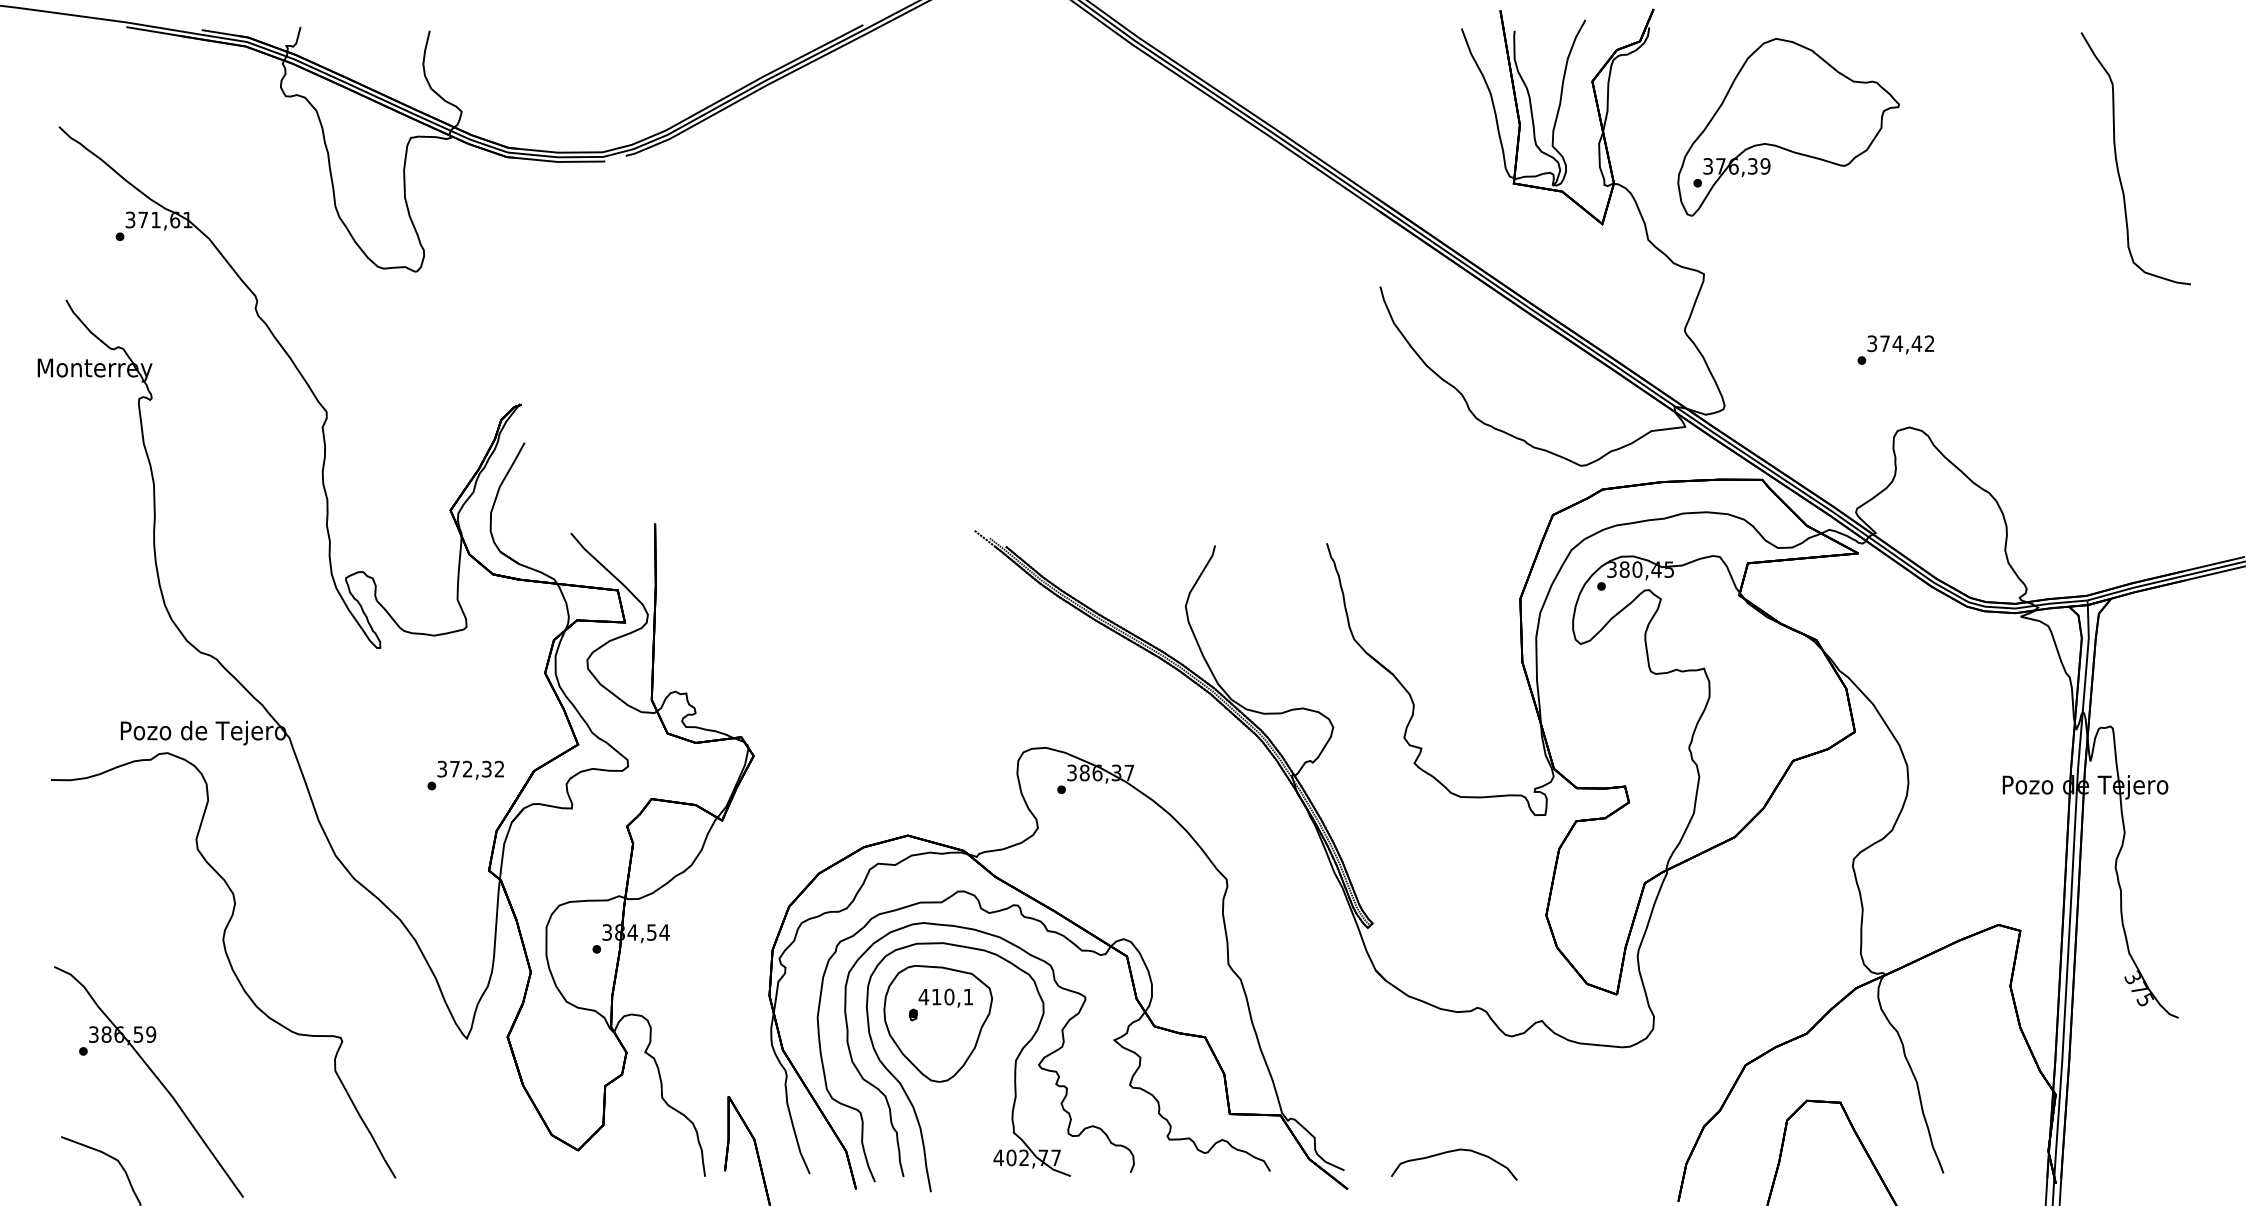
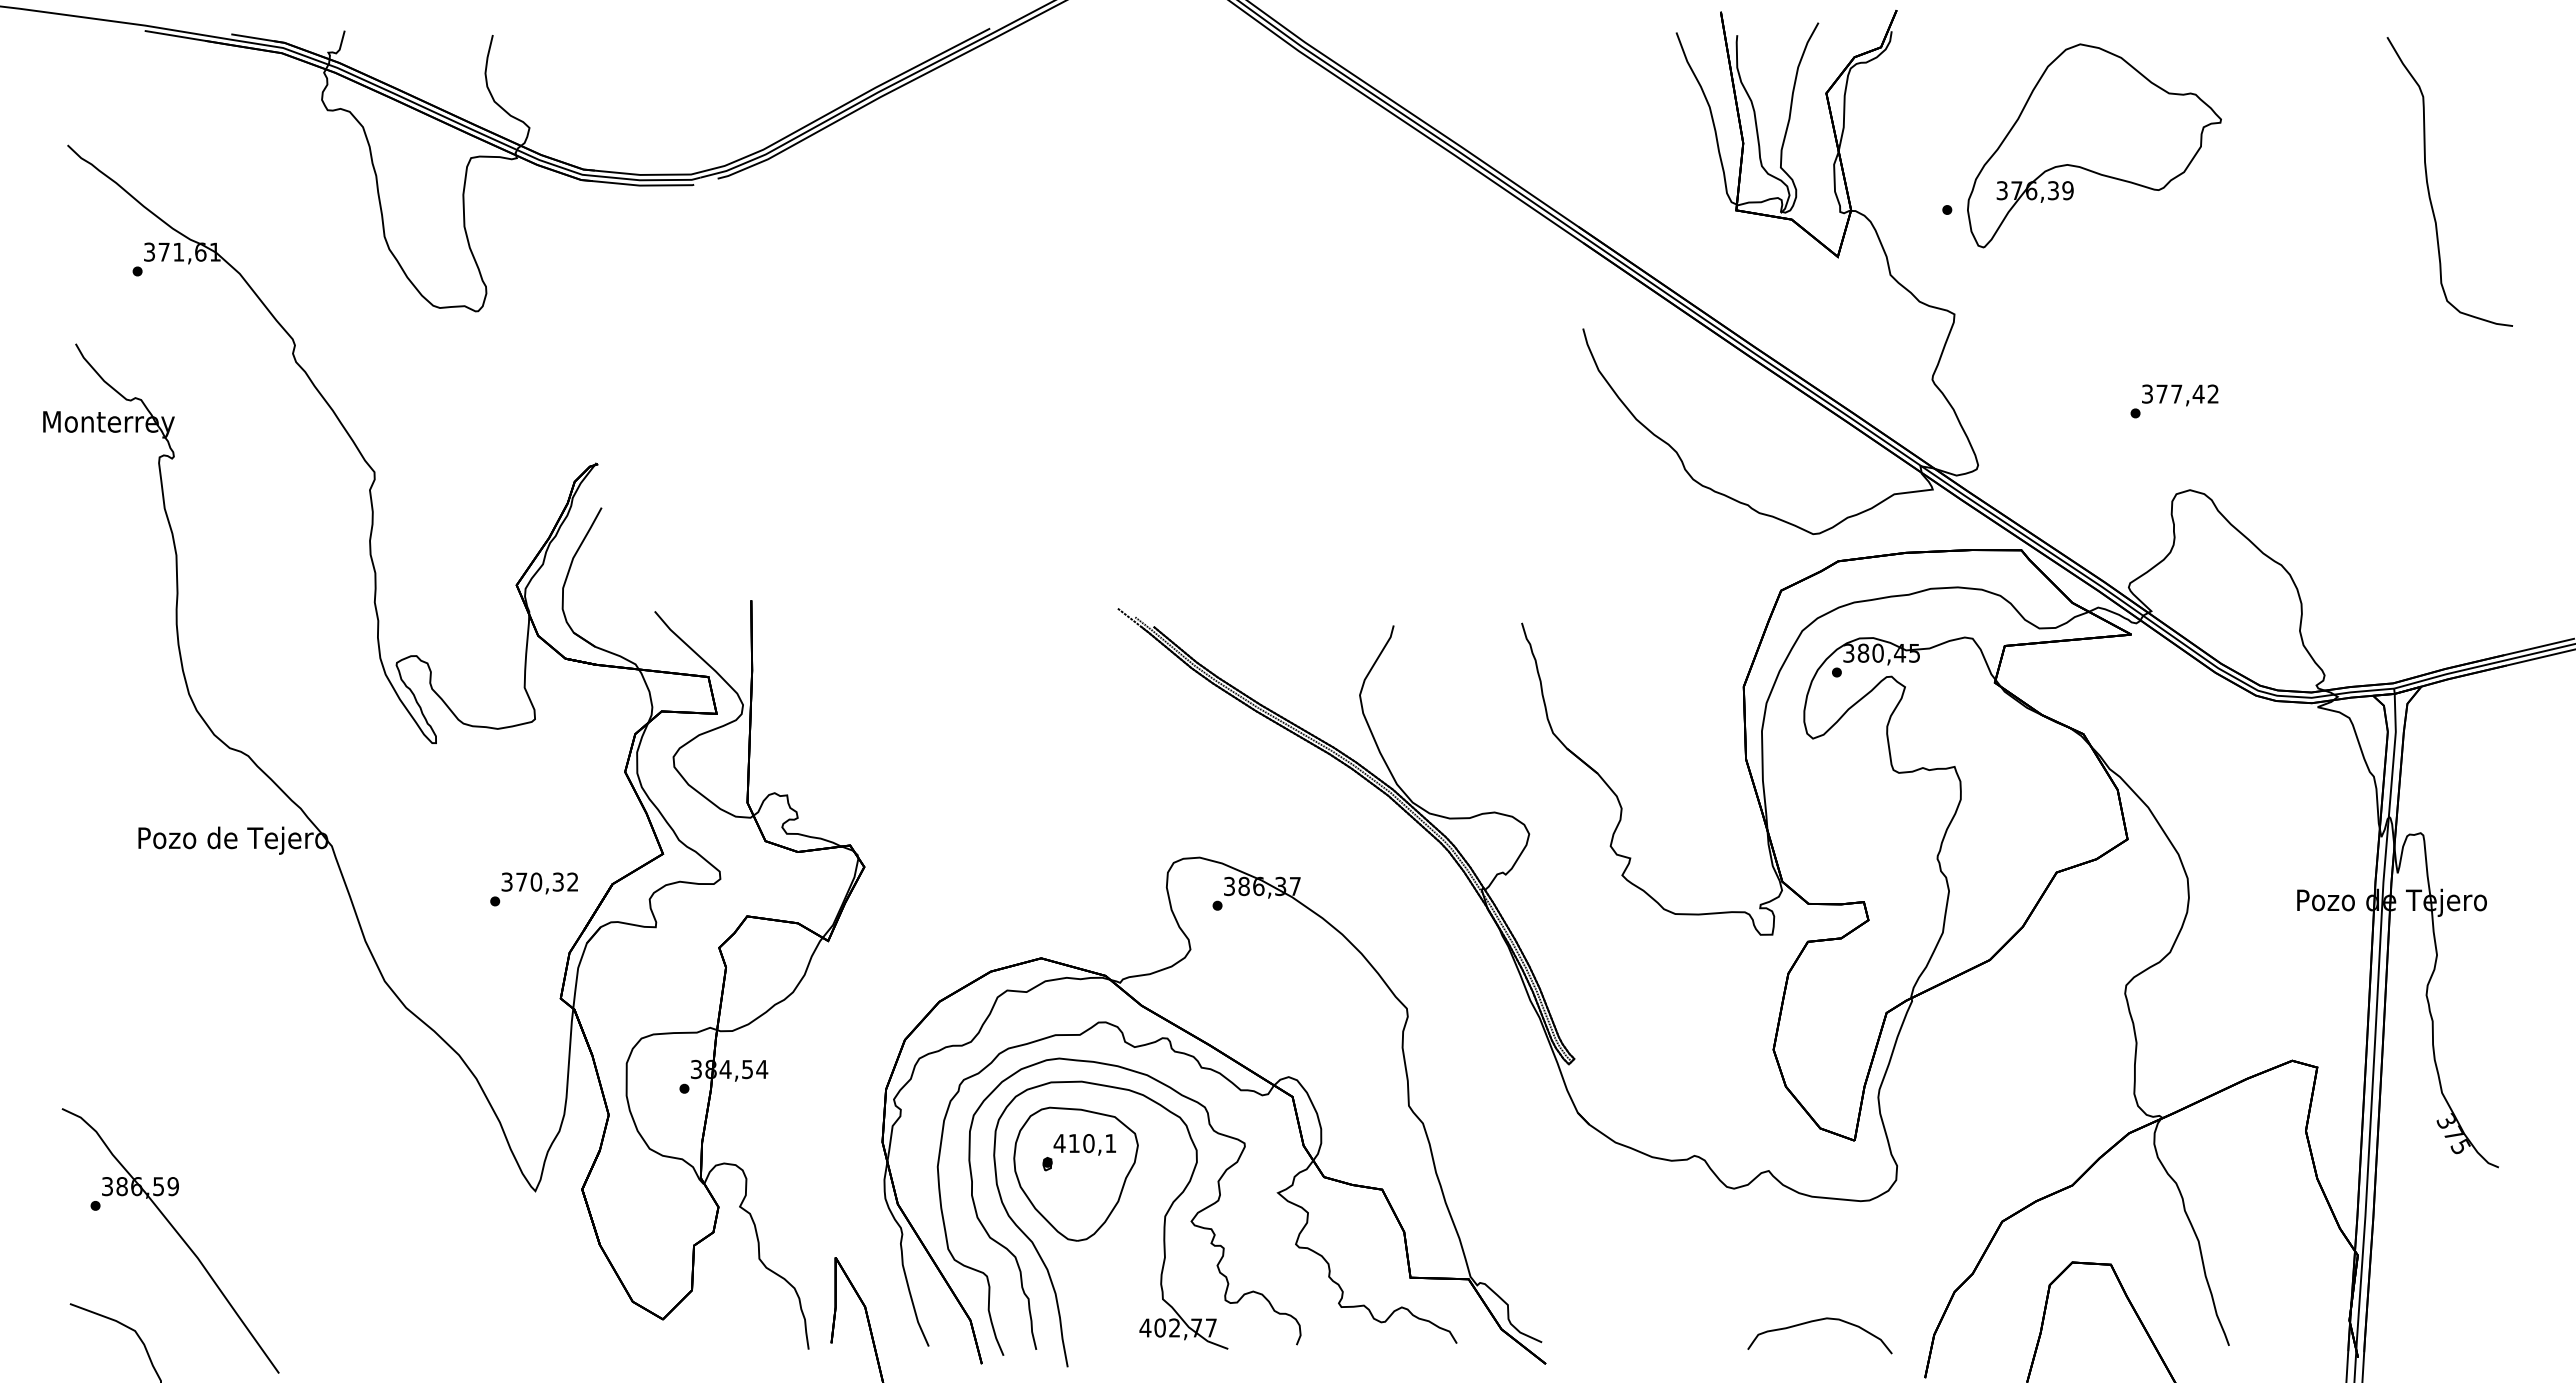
part: (1788, 126) -> (2094, 145), moved
text: (1897, 343) -> (2176, 393), 374,42 -> 377,42
text: (467, 768) -> (536, 881), 372,32 -> 370,32
part: (228, 963) -> (262, 1104), removed
curve: (1452, 1152) -> (1817, 1321), moved

